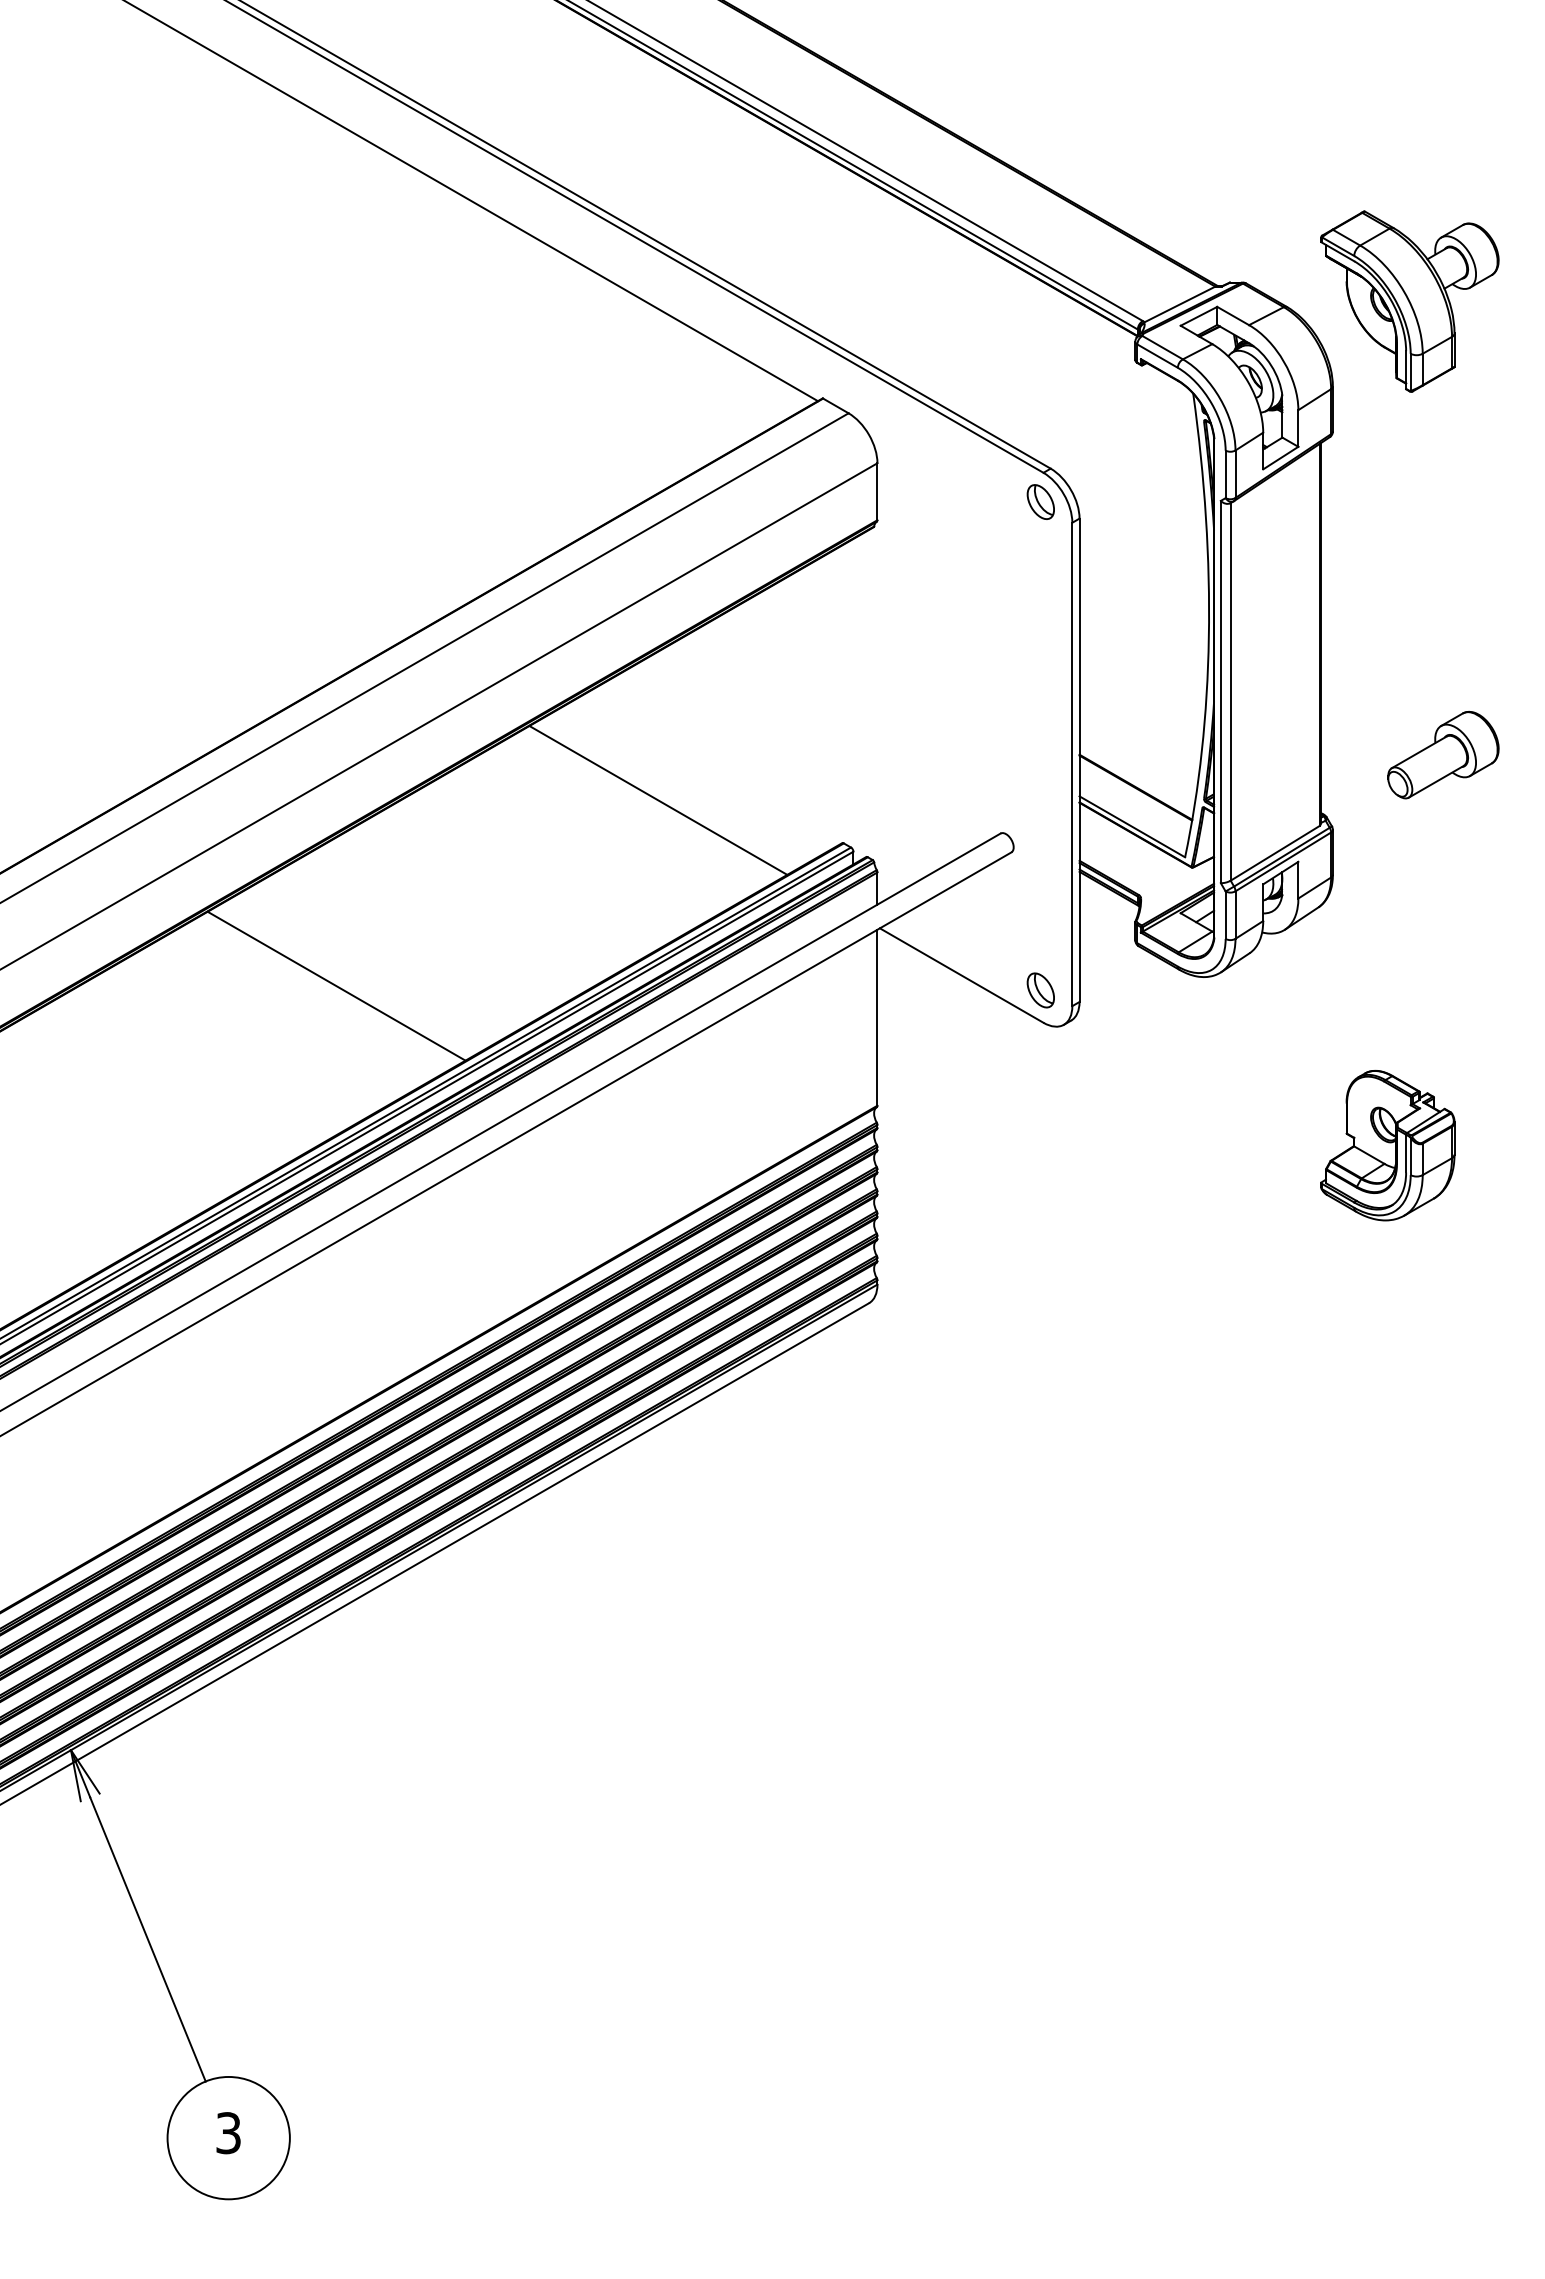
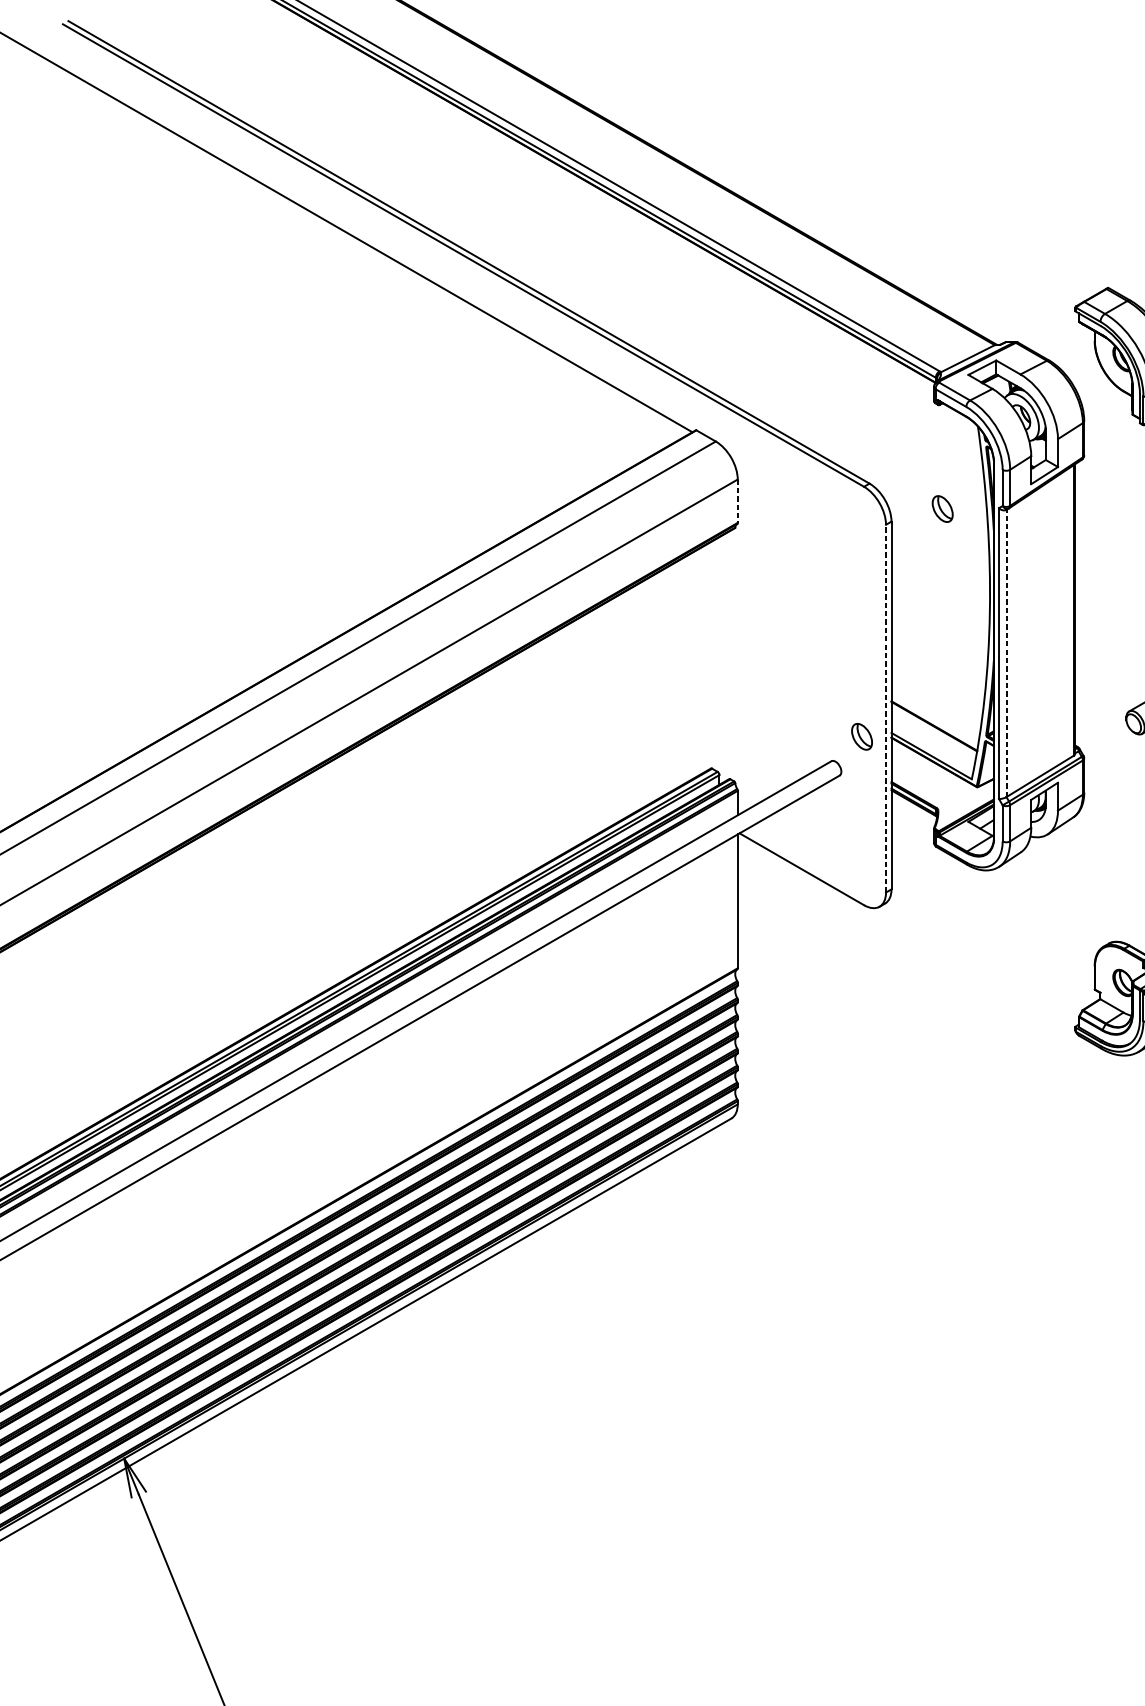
line: (877, 492) -> (737, 501), solid -> dashed
part: (1040, 501) -> (942, 508), moved
line: (1230, 691) -> (1006, 653), solid -> dashed
line: (1072, 764) -> (886, 708), solid -> dashed
line: (658, 800) -> (571, 736), removed
line: (336, 985) -> (326, 876), removed
part: (1040, 990) -> (861, 736), moved

